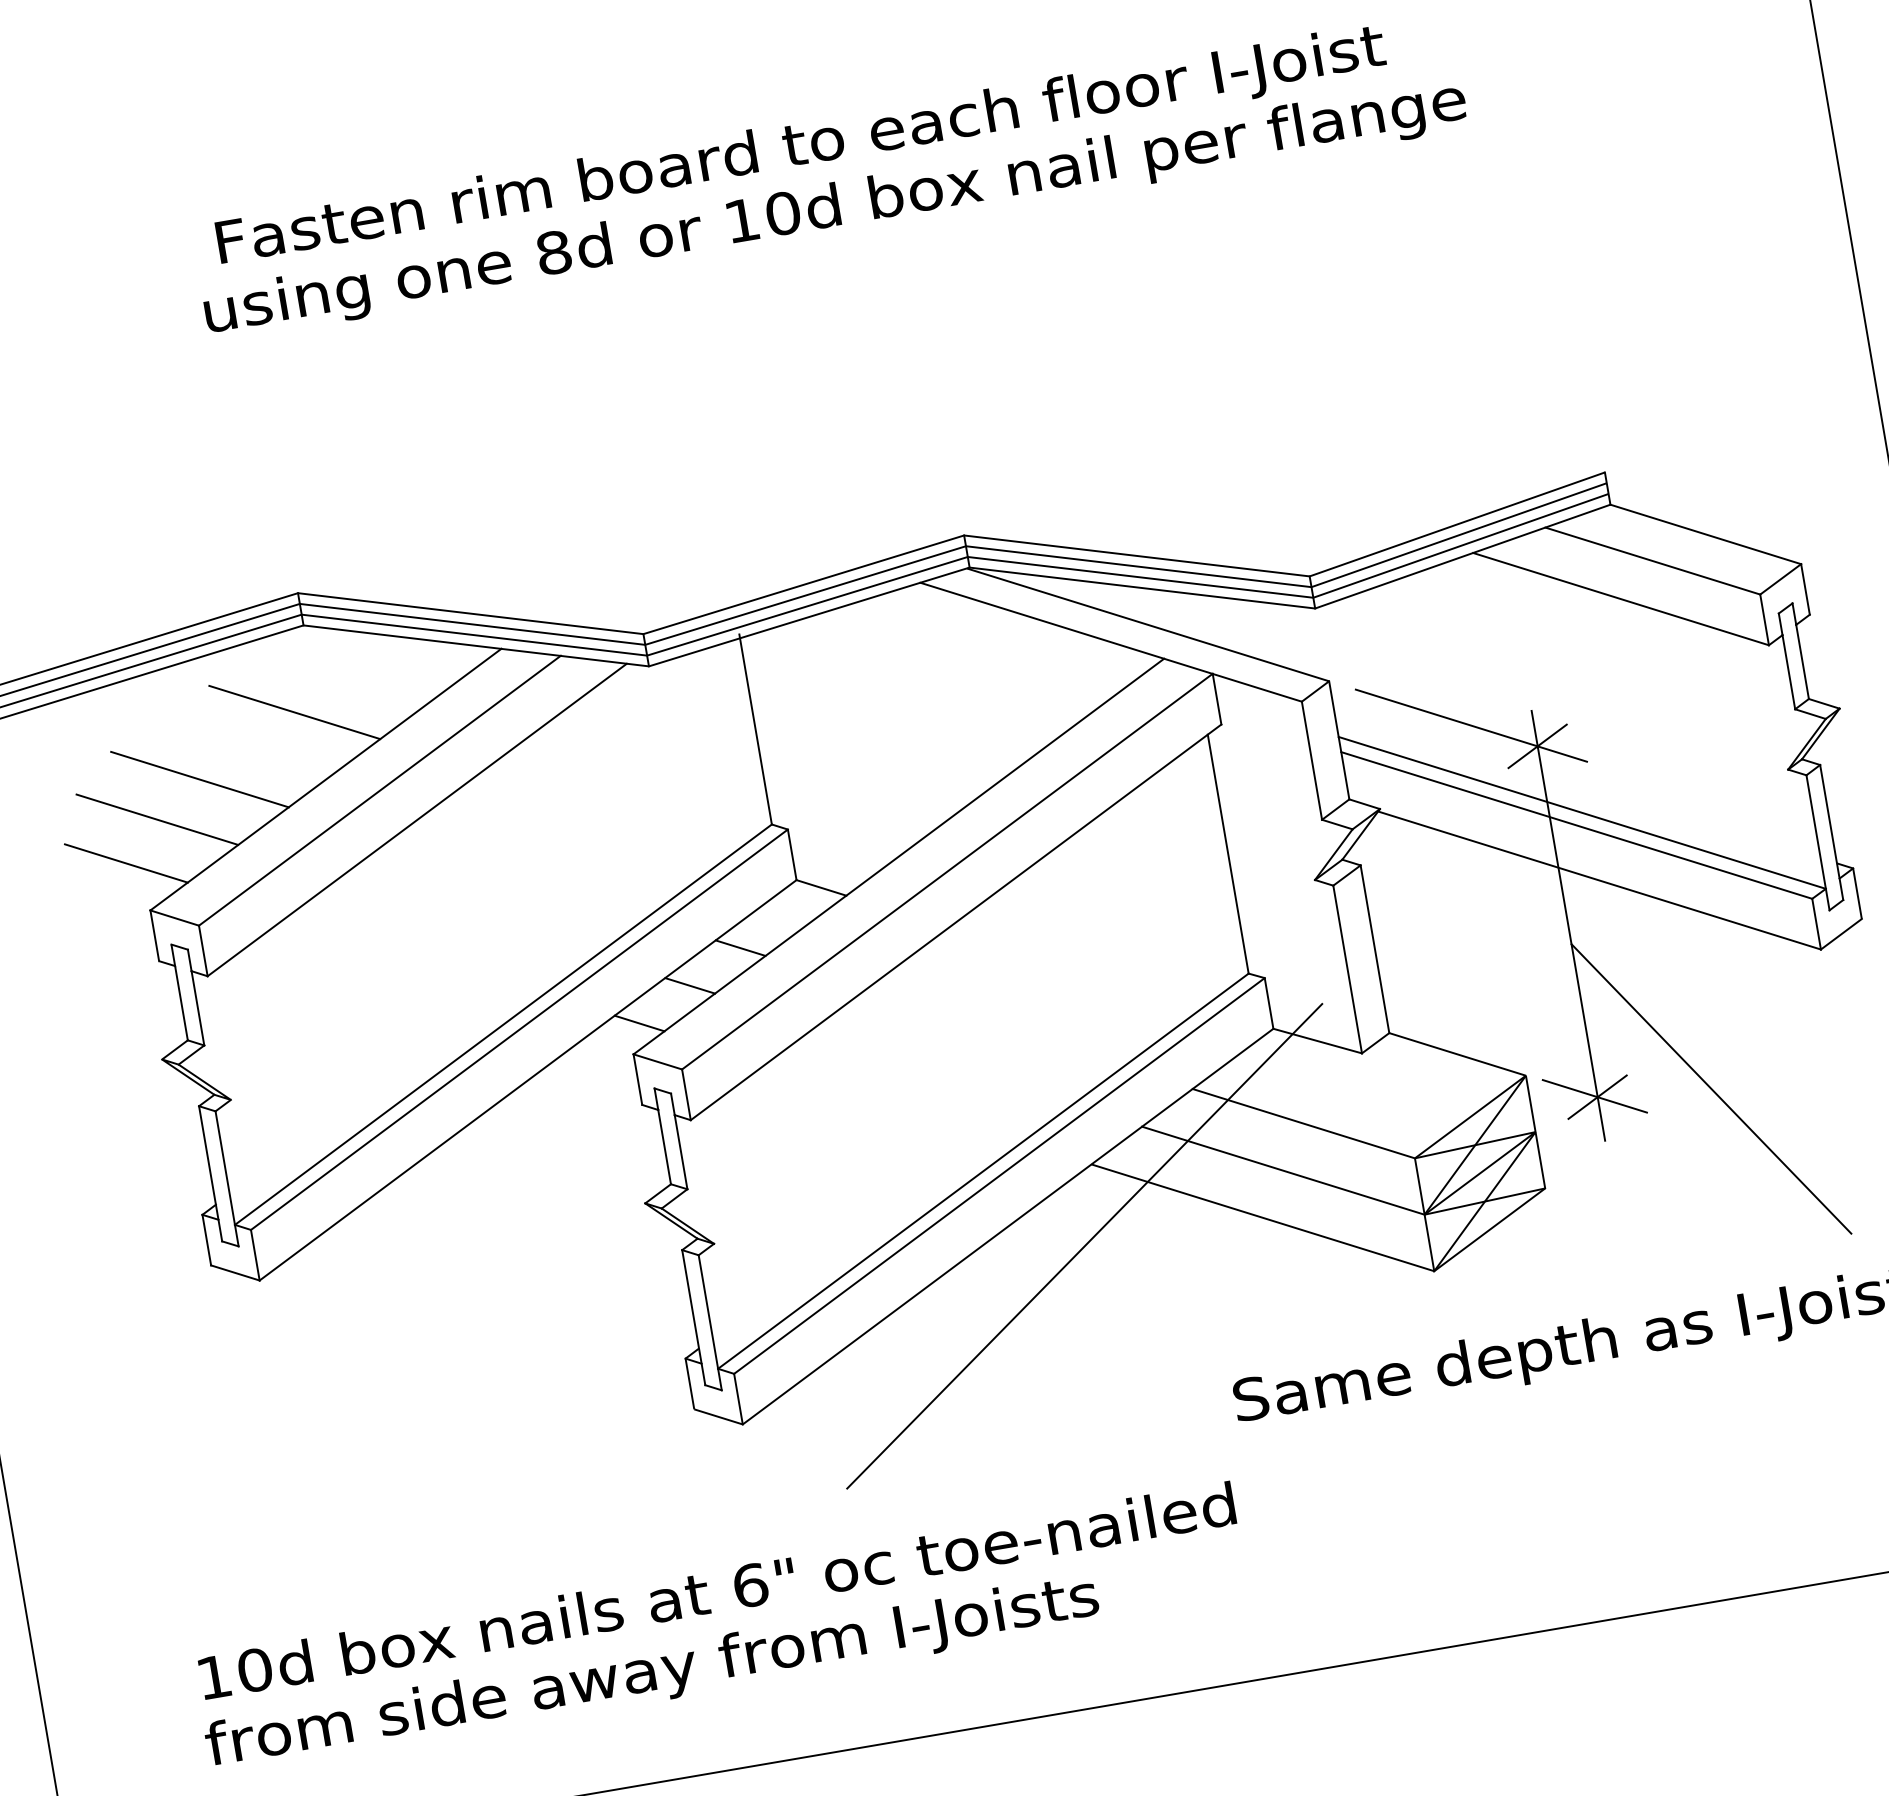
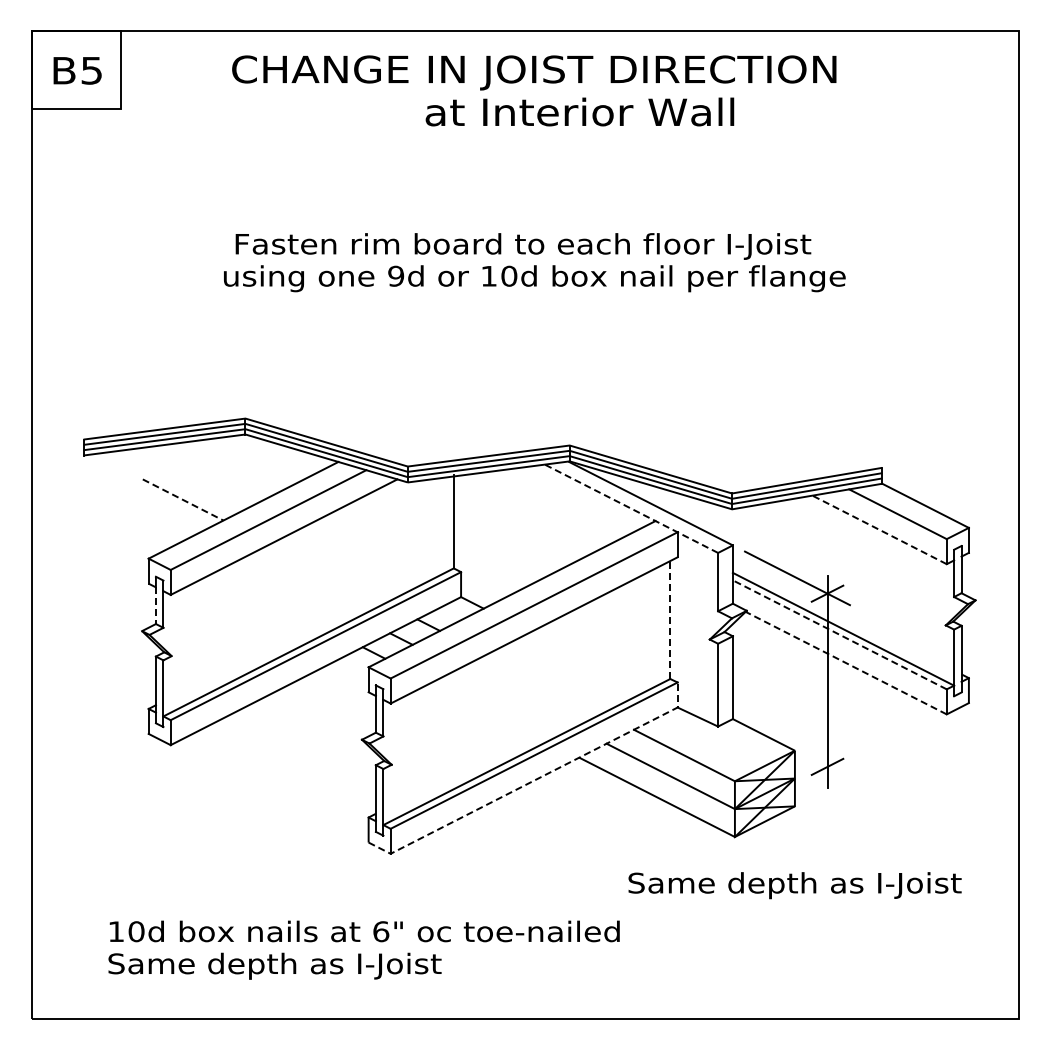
text: (554, 253) -> (396, 276), 8d -> 9d
line: (1620, 598) -> (879, 529), solid -> dashed
line: (1111, 641) -> (631, 508), solid -> dashed
line: (293, 712) -> (233, 475), removed
line: (200, 780) -> (183, 500), solid -> dashed
line: (157, 819) -> (159, 515), removed
line: (1575, 824) -> (839, 634), solid -> dashed
line: (1228, 855) -> (670, 620), solid -> dashed
line: (125, 862) -> (140, 533), removed
line: (1600, 881) -> (846, 663), solid -> dashed
line: (180, 1004) -> (155, 606), solid -> dashed
line: (1710, 1089) -> (882, 772), removed
line: (1593, 1097) -> (825, 766), removed
line: (1008, 1226) -> (534, 780), solid -> dashed
line: (1085, 1246) -> (569, 796), removed
text: (651, 1672) -> (326, 965), from side away from I-Joists -> Same depth as I-Joist

